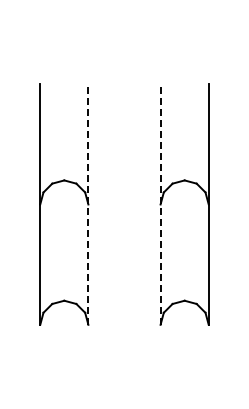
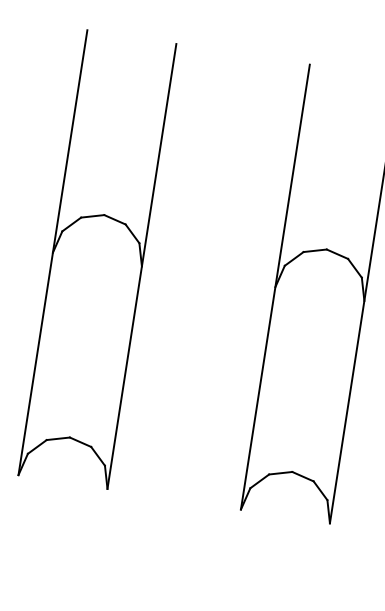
line: (88, 204) -> (142, 266), dashed -> solid
line: (160, 204) -> (275, 287), dashed -> solid

